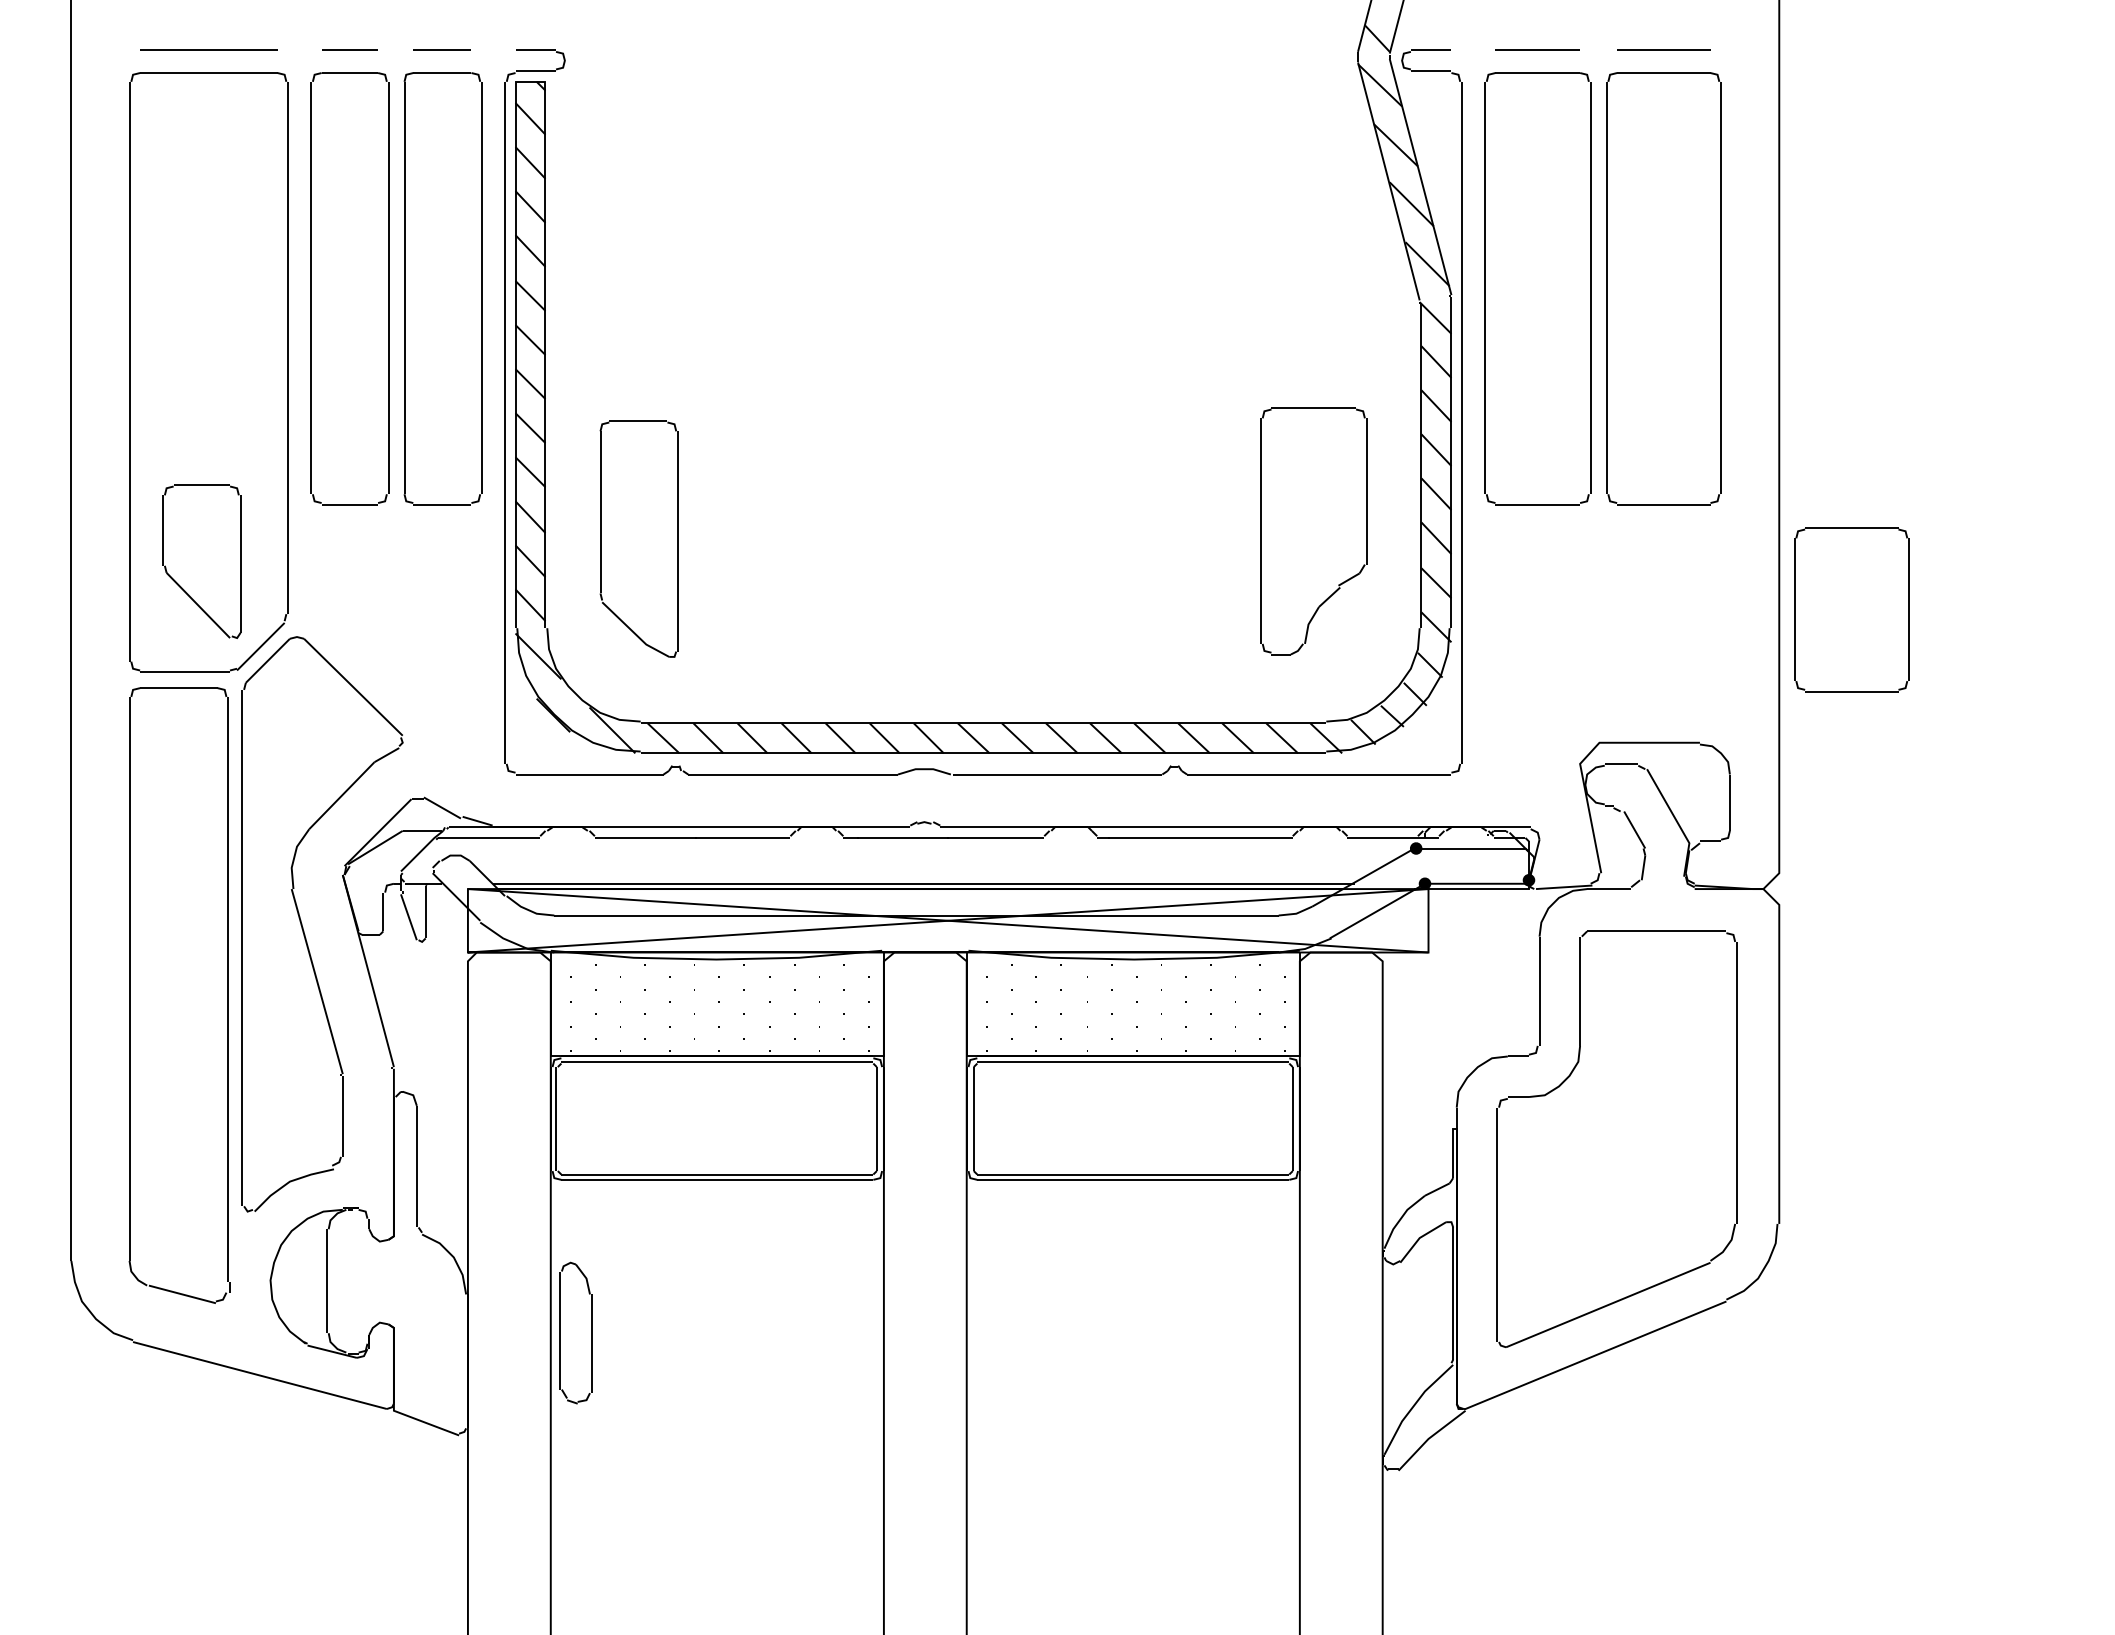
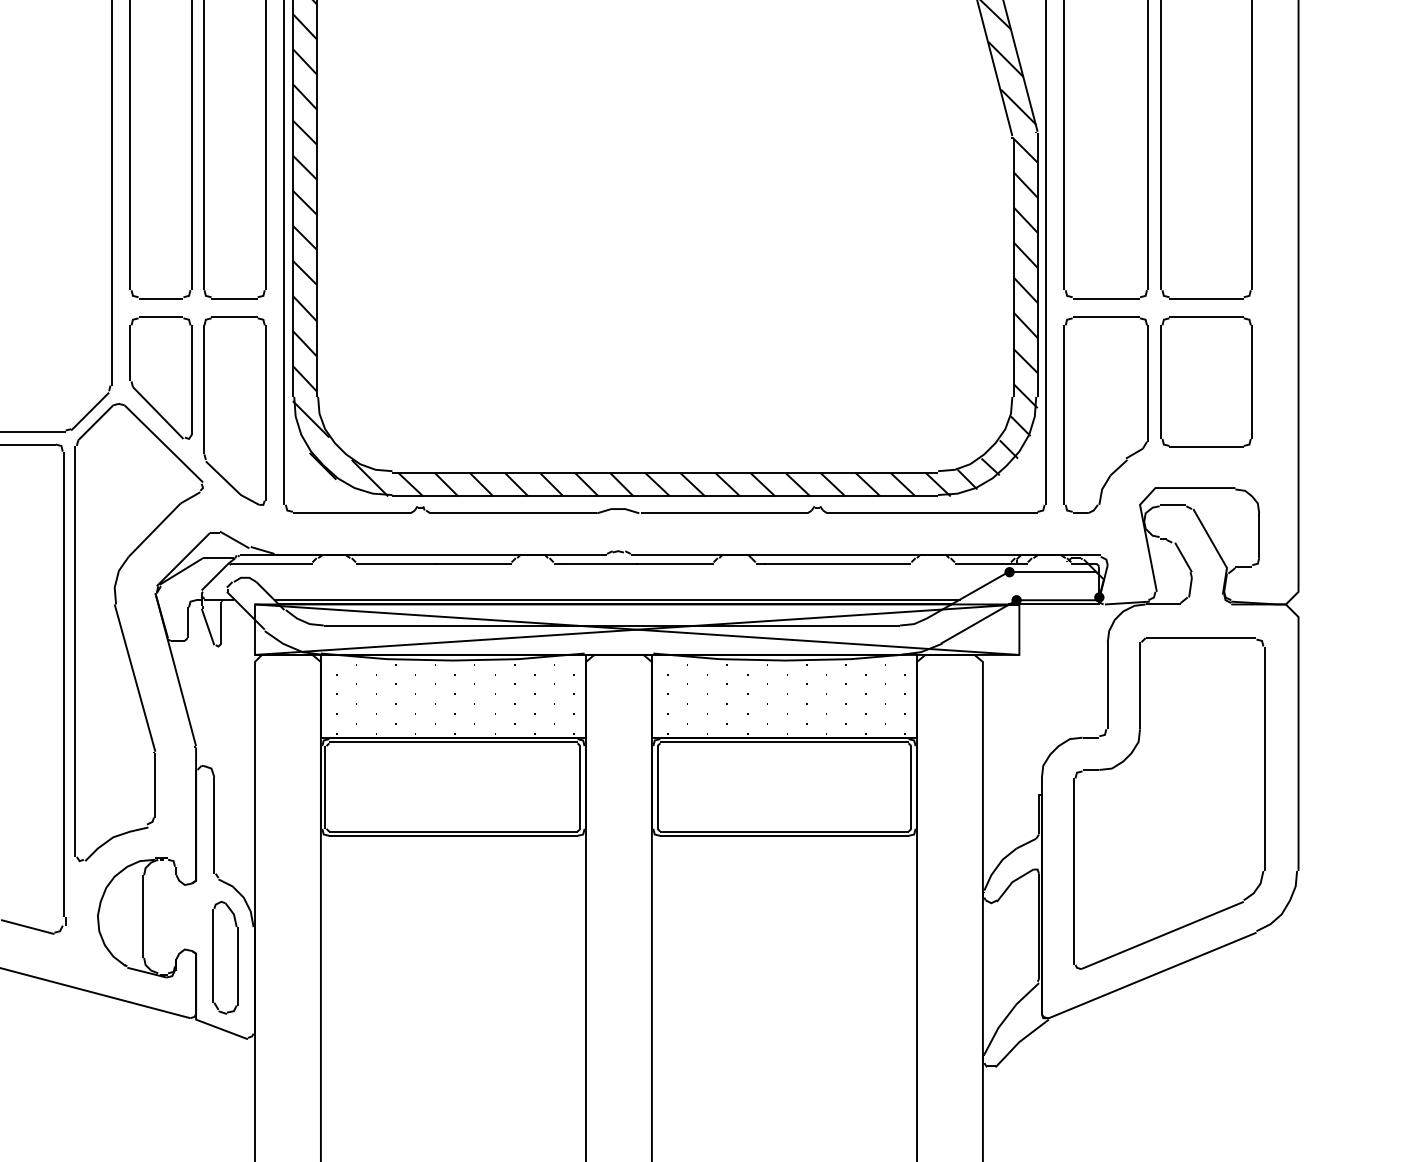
part: (1313, 531) -> (1106, 415), moved
part: (601, 538) -> (205, 410), moved
part: (201, 561) -> (160, 378), moved
part: (1851, 609) -> (1206, 381), moved
part: (575, 1332) -> (225, 957), moved

